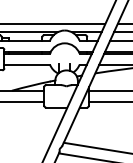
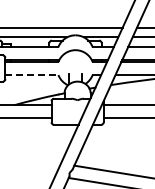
line: (26, 65) -> (31, 75), solid -> dashed

